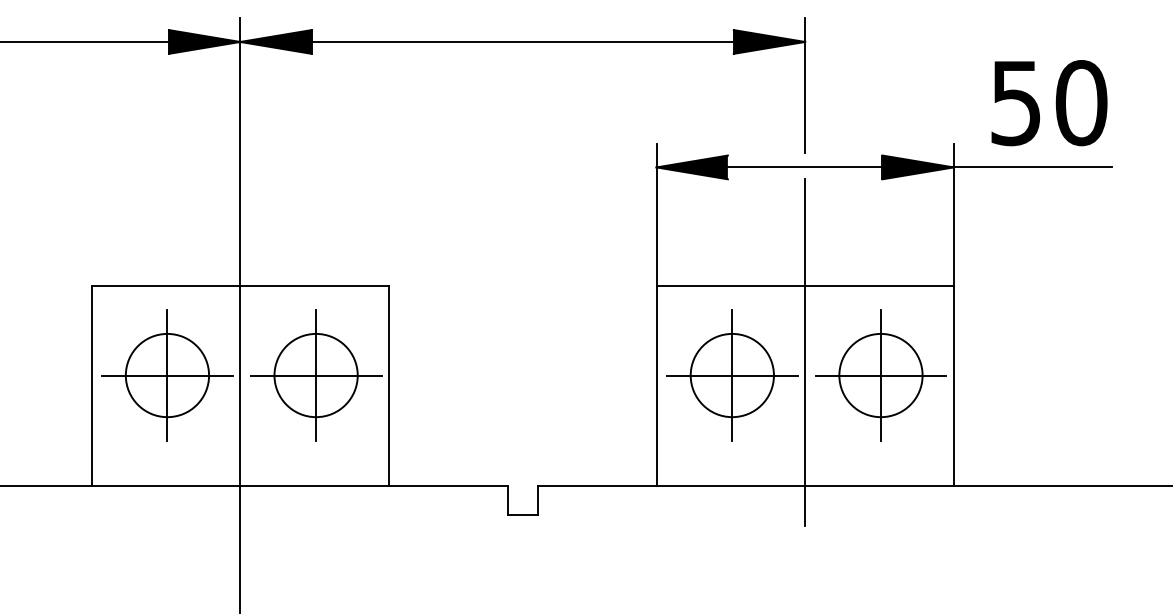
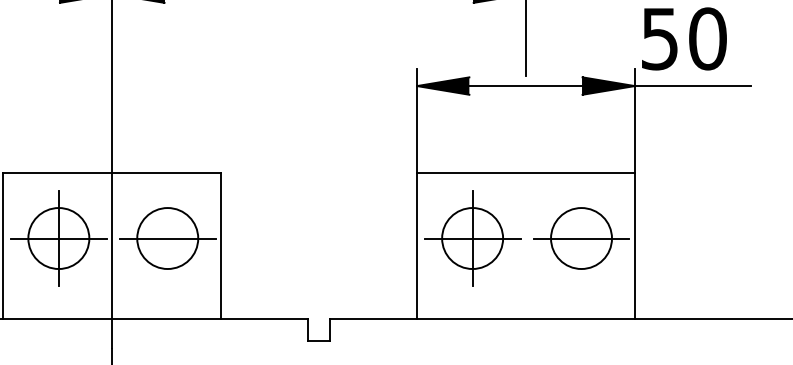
text: (1049, 103) -> (684, 39), moved
line: (805, 352) -> (526, 221), removed
line: (316, 375) -> (168, 238), removed
line: (880, 375) -> (581, 238), removed

